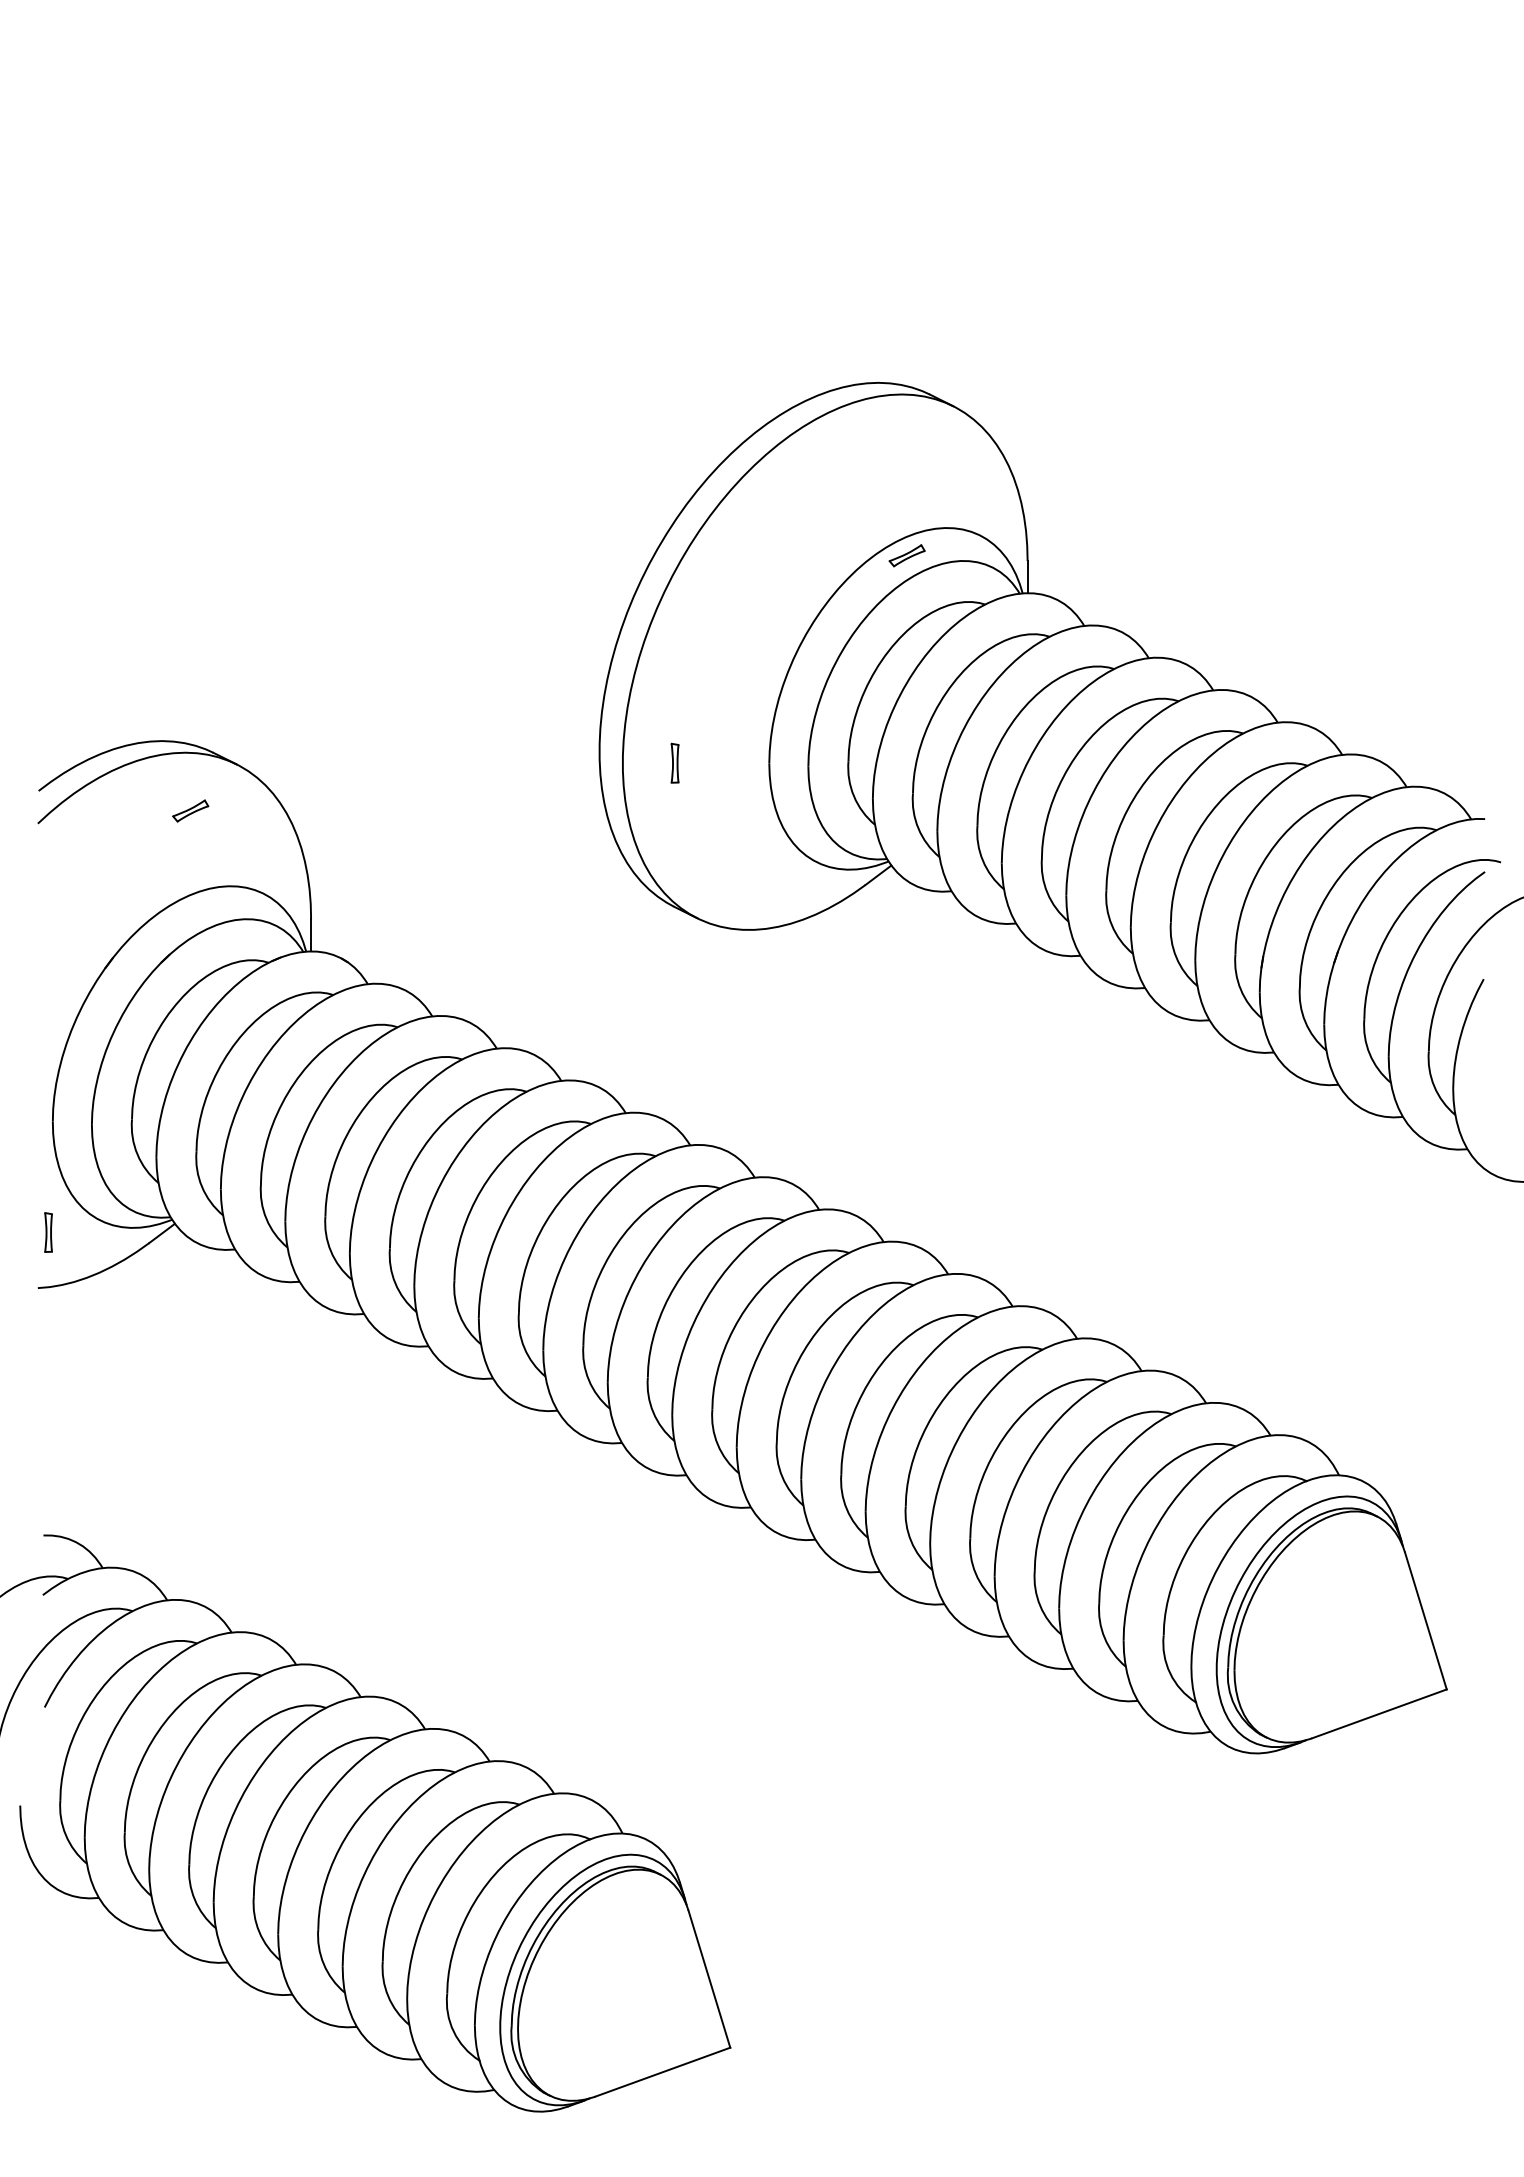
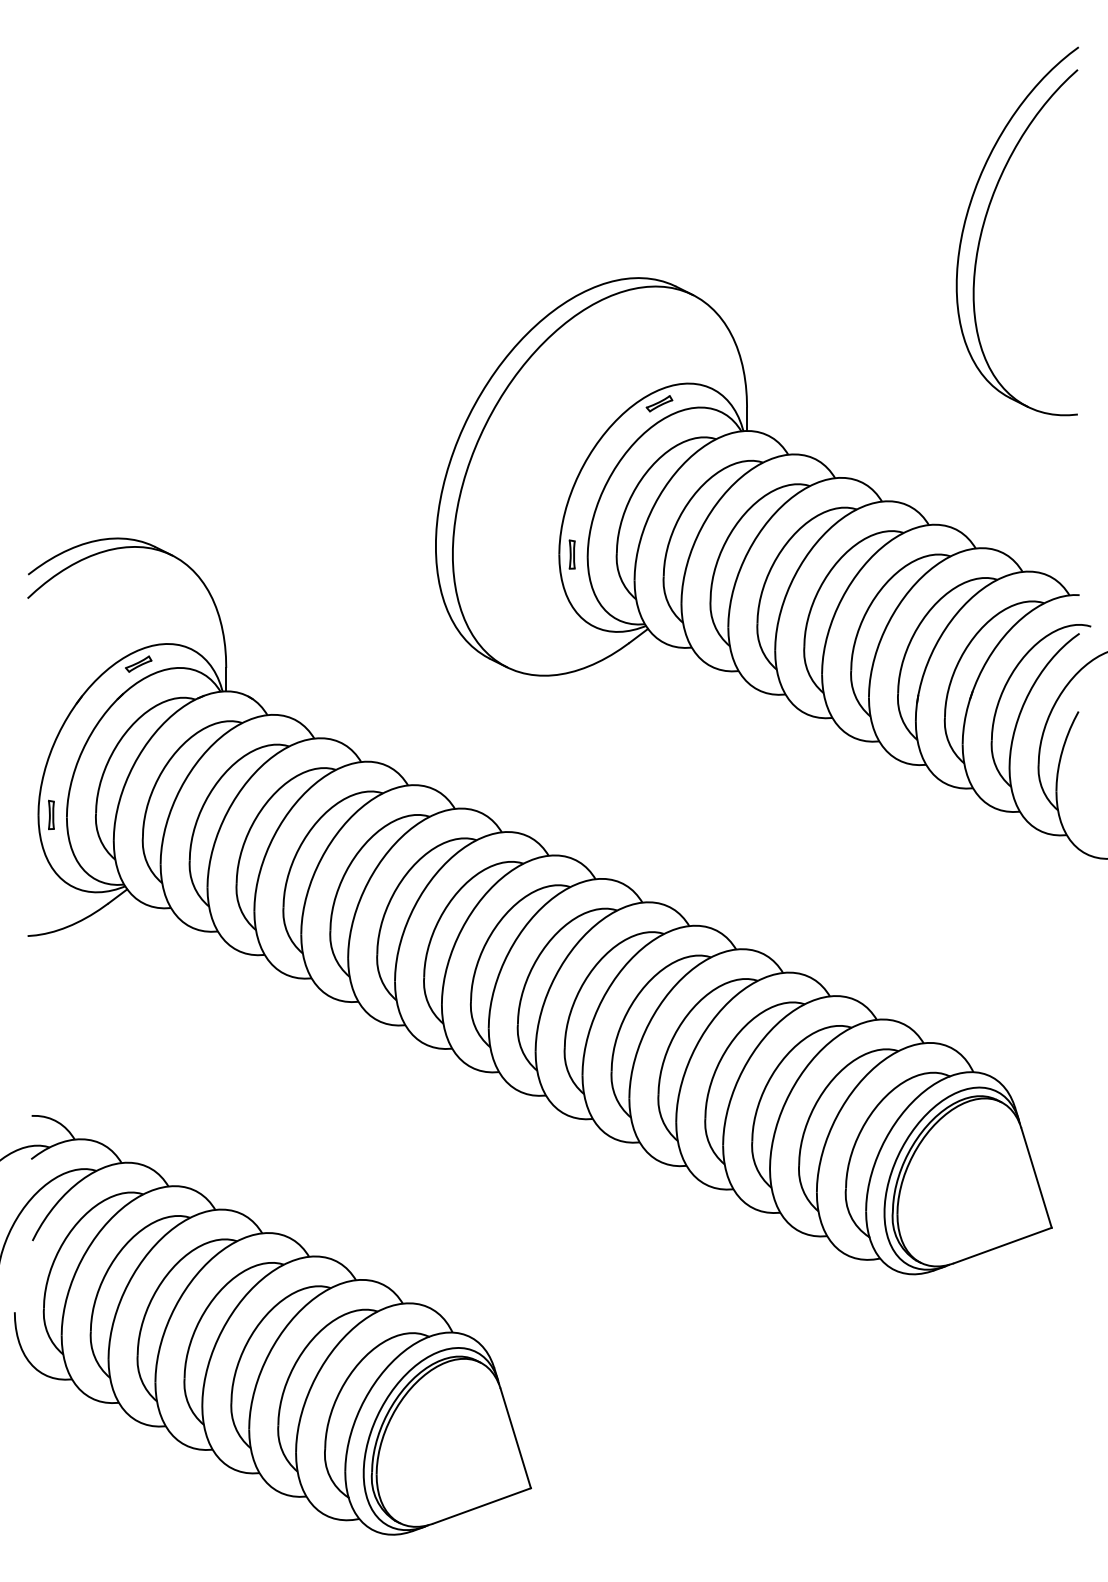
part: (1354, 308) -> (984, 224), added
part: (674, 762) -> (571, 554), moved
part: (190, 810) -> (138, 663), moved
part: (48, 1232) -> (51, 814), moved

